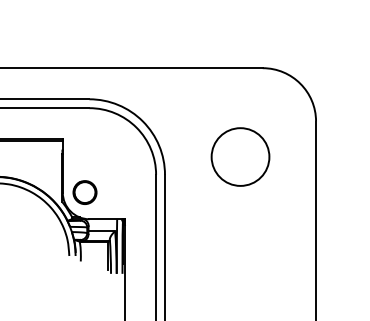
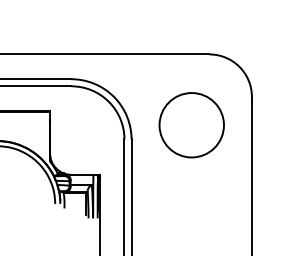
circle: (240, 156) -> (191, 124), size x1.4
circle: (84, 192) -> (67, 153), removed

